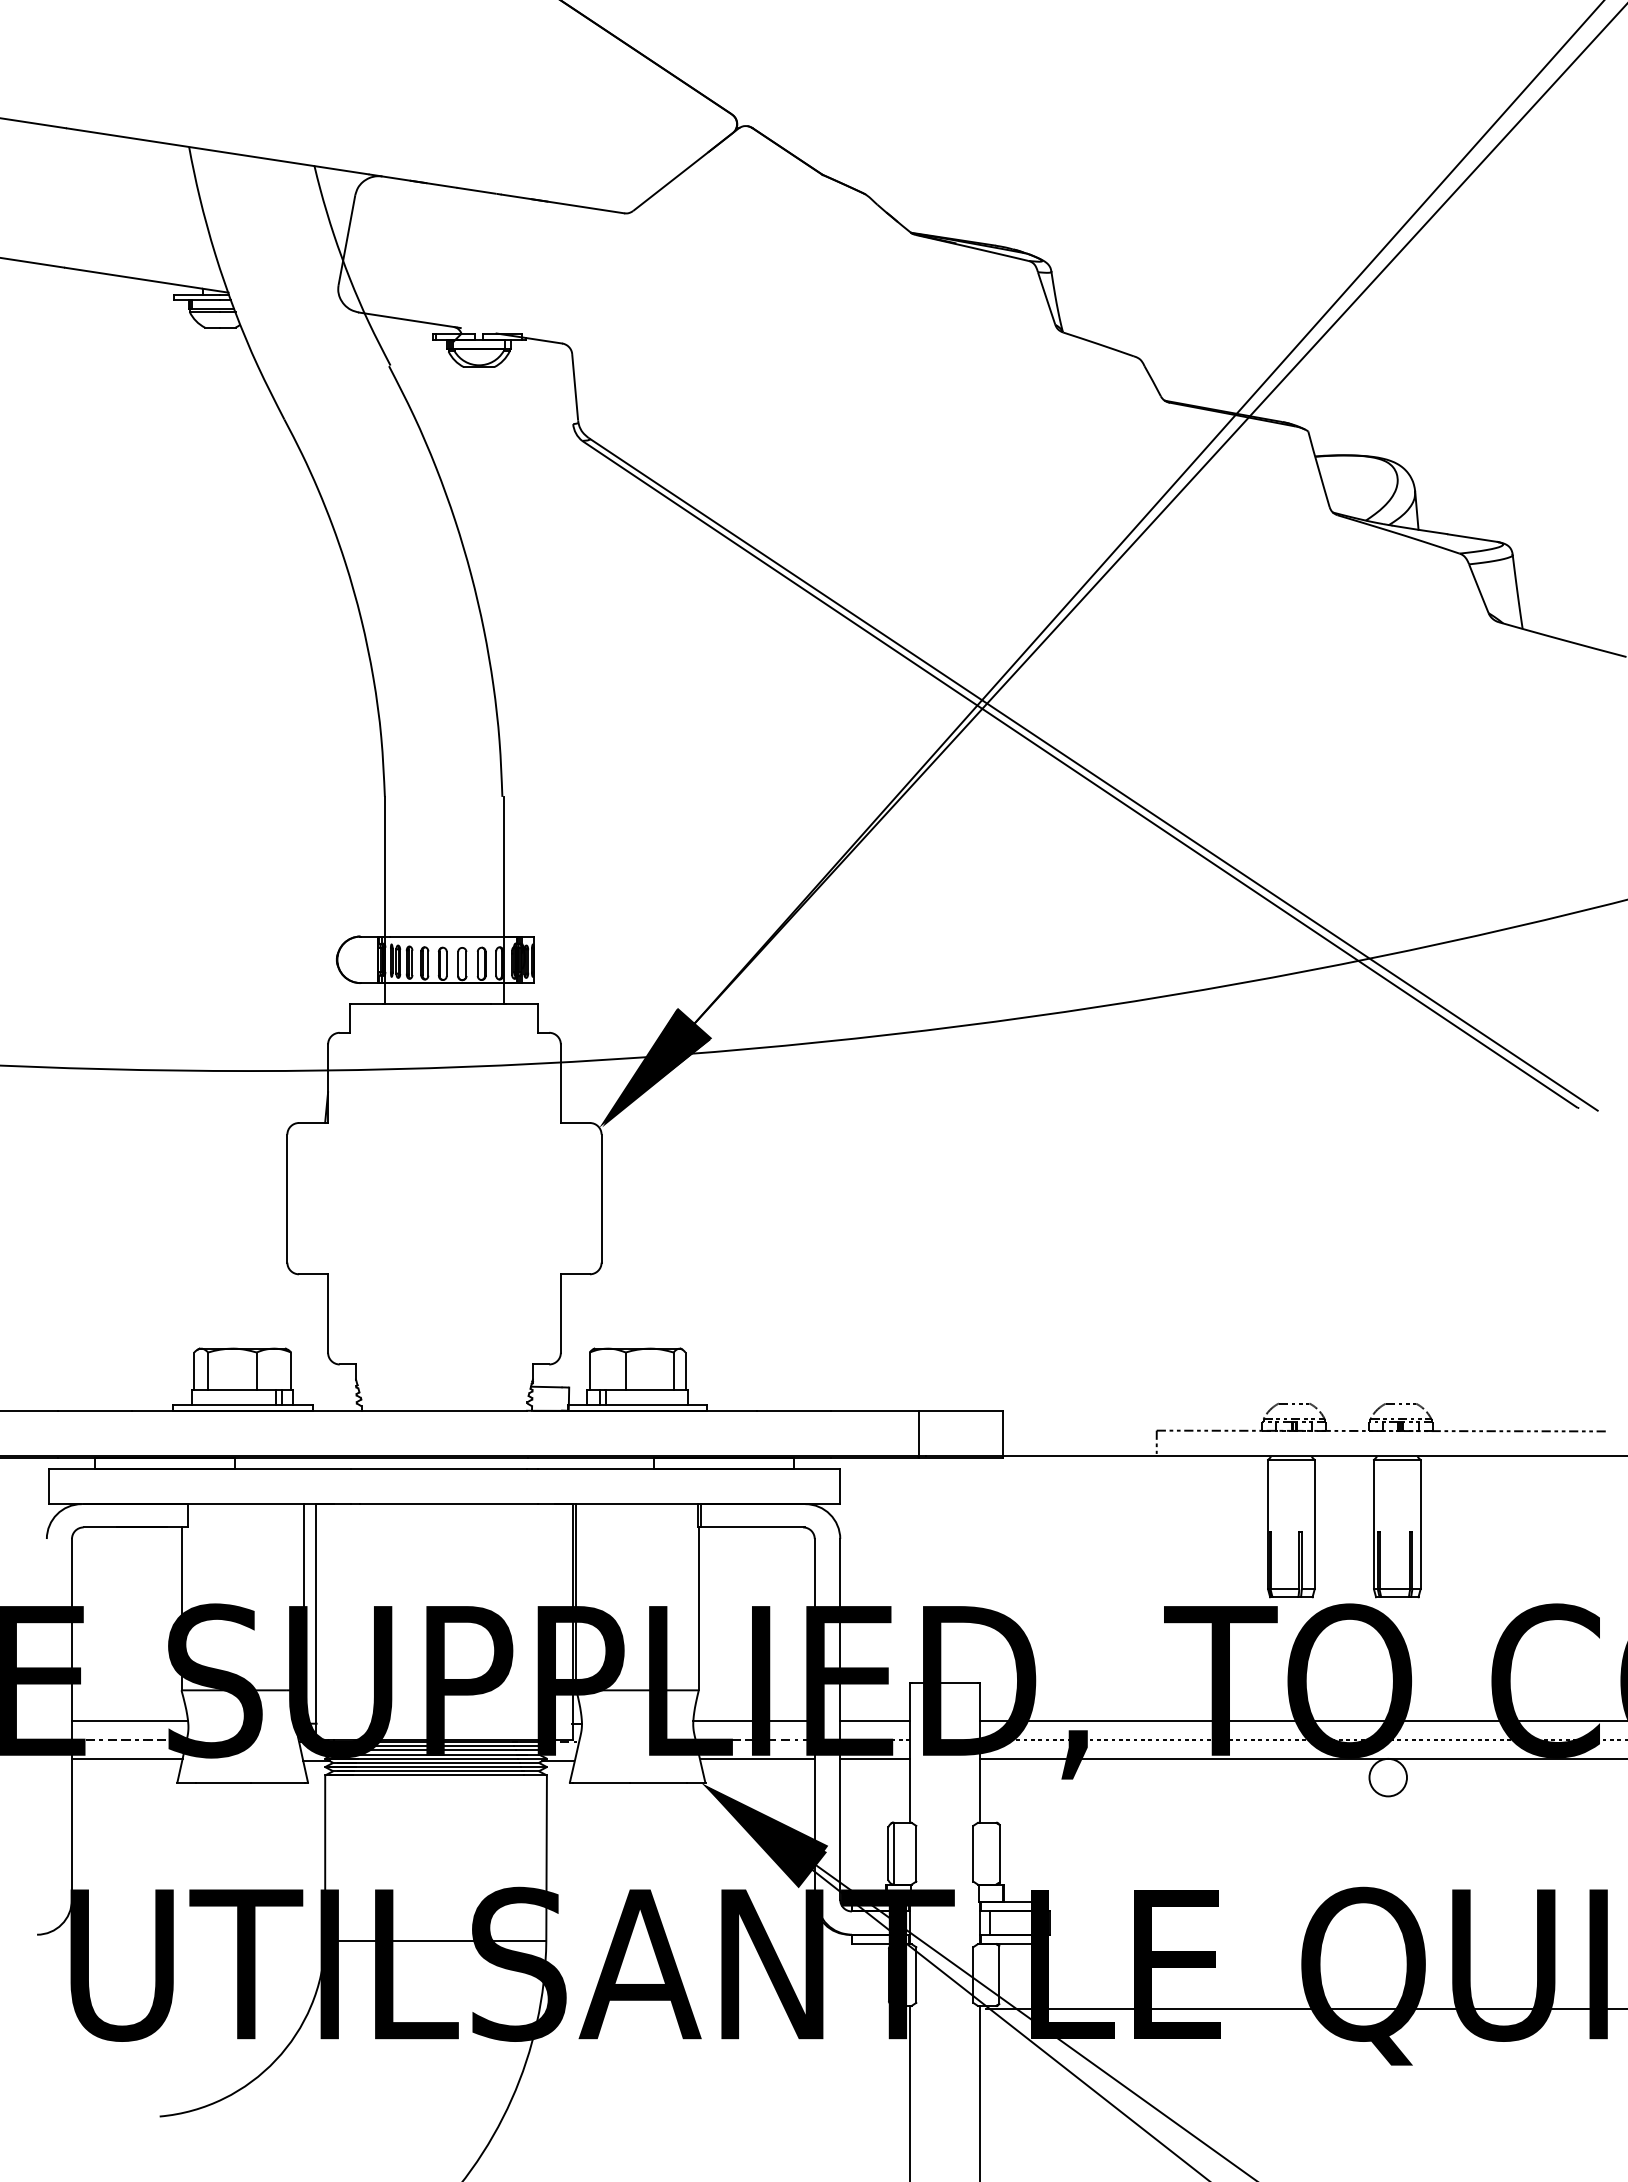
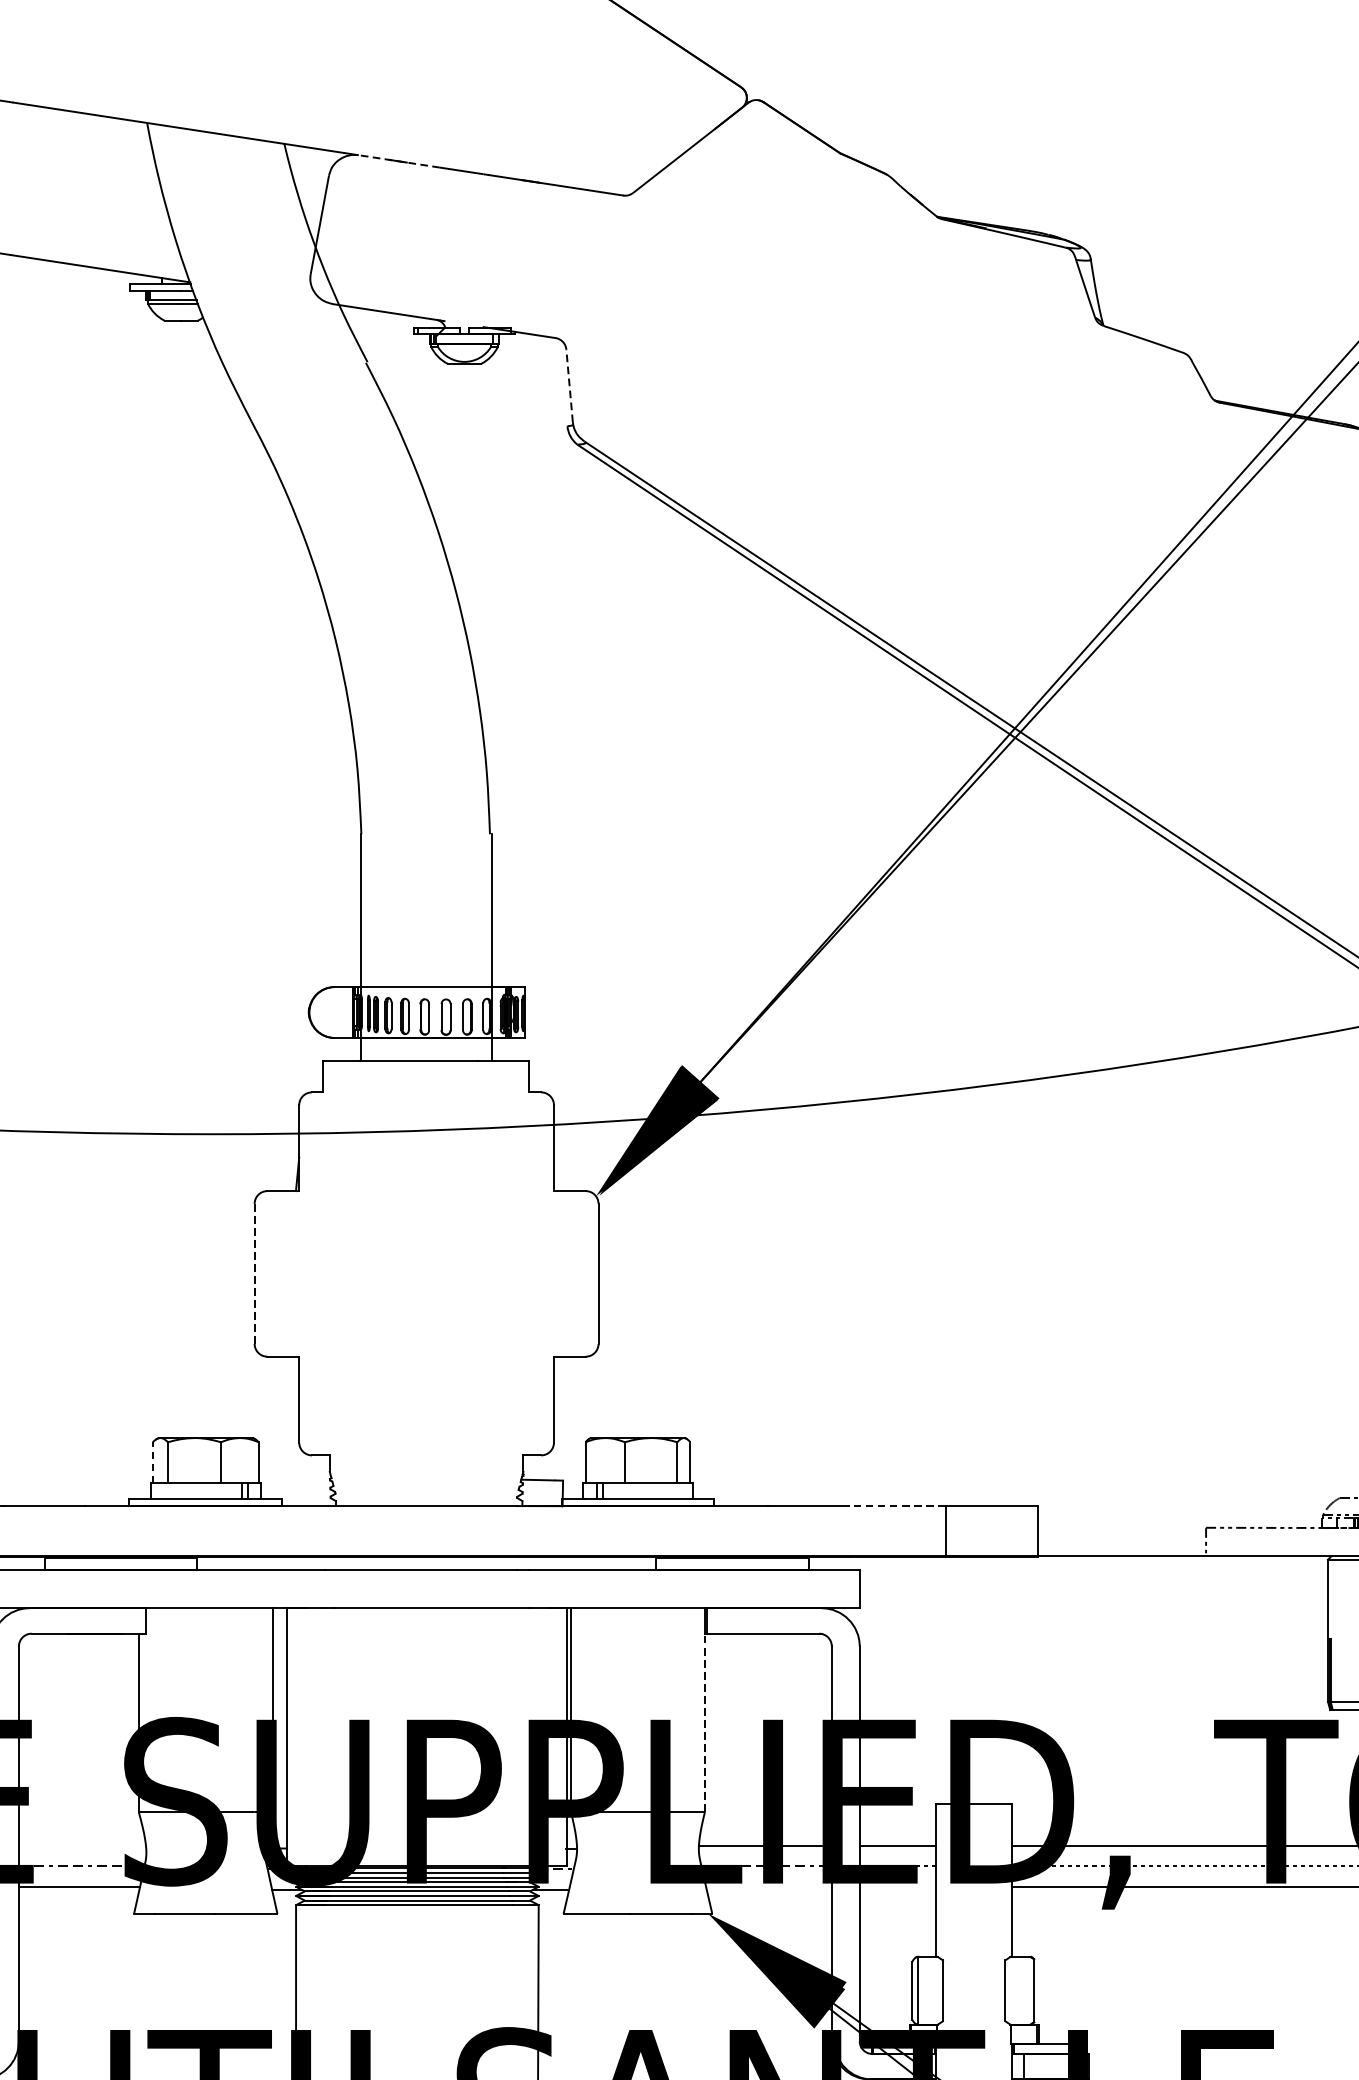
line: (419, 182) -> (399, 161), solid -> dashed
line: (575, 387) -> (569, 386), solid -> dashed
line: (287, 1199) -> (254, 1274), solid -> dashed
line: (194, 1371) -> (153, 1463), solid -> dashed
line: (874, 1411) -> (897, 1506), solid -> dashed
line: (698, 1608) -> (704, 1722), solid -> dashed
line: (129, 1721) -> (81, 1846), removed
line: (757, 1758) -> (769, 1886), removed
line: (874, 1758) -> (897, 1886), removed

